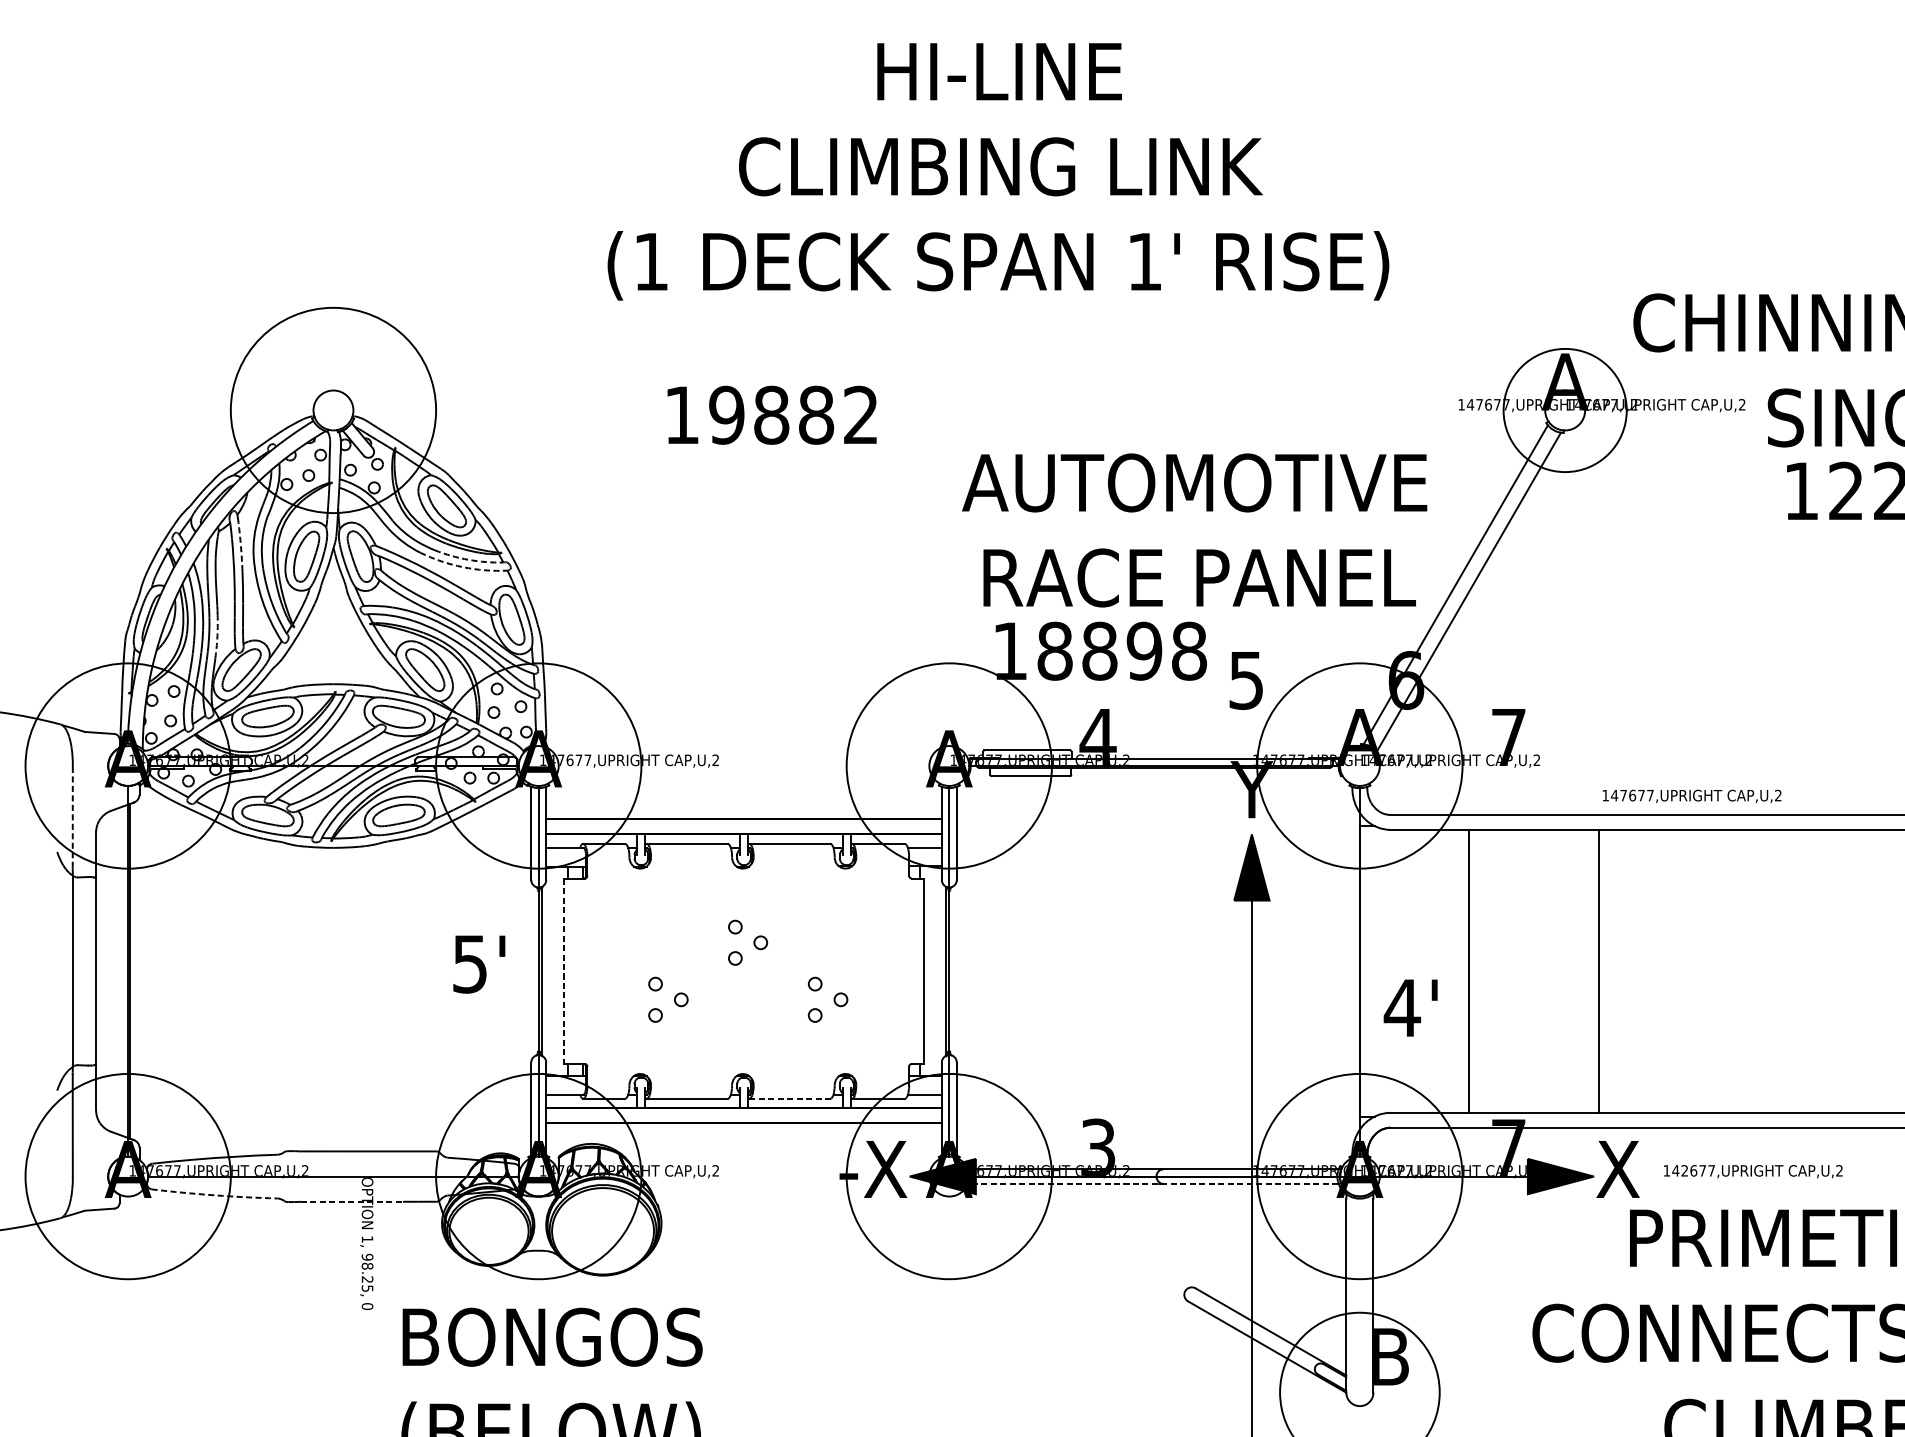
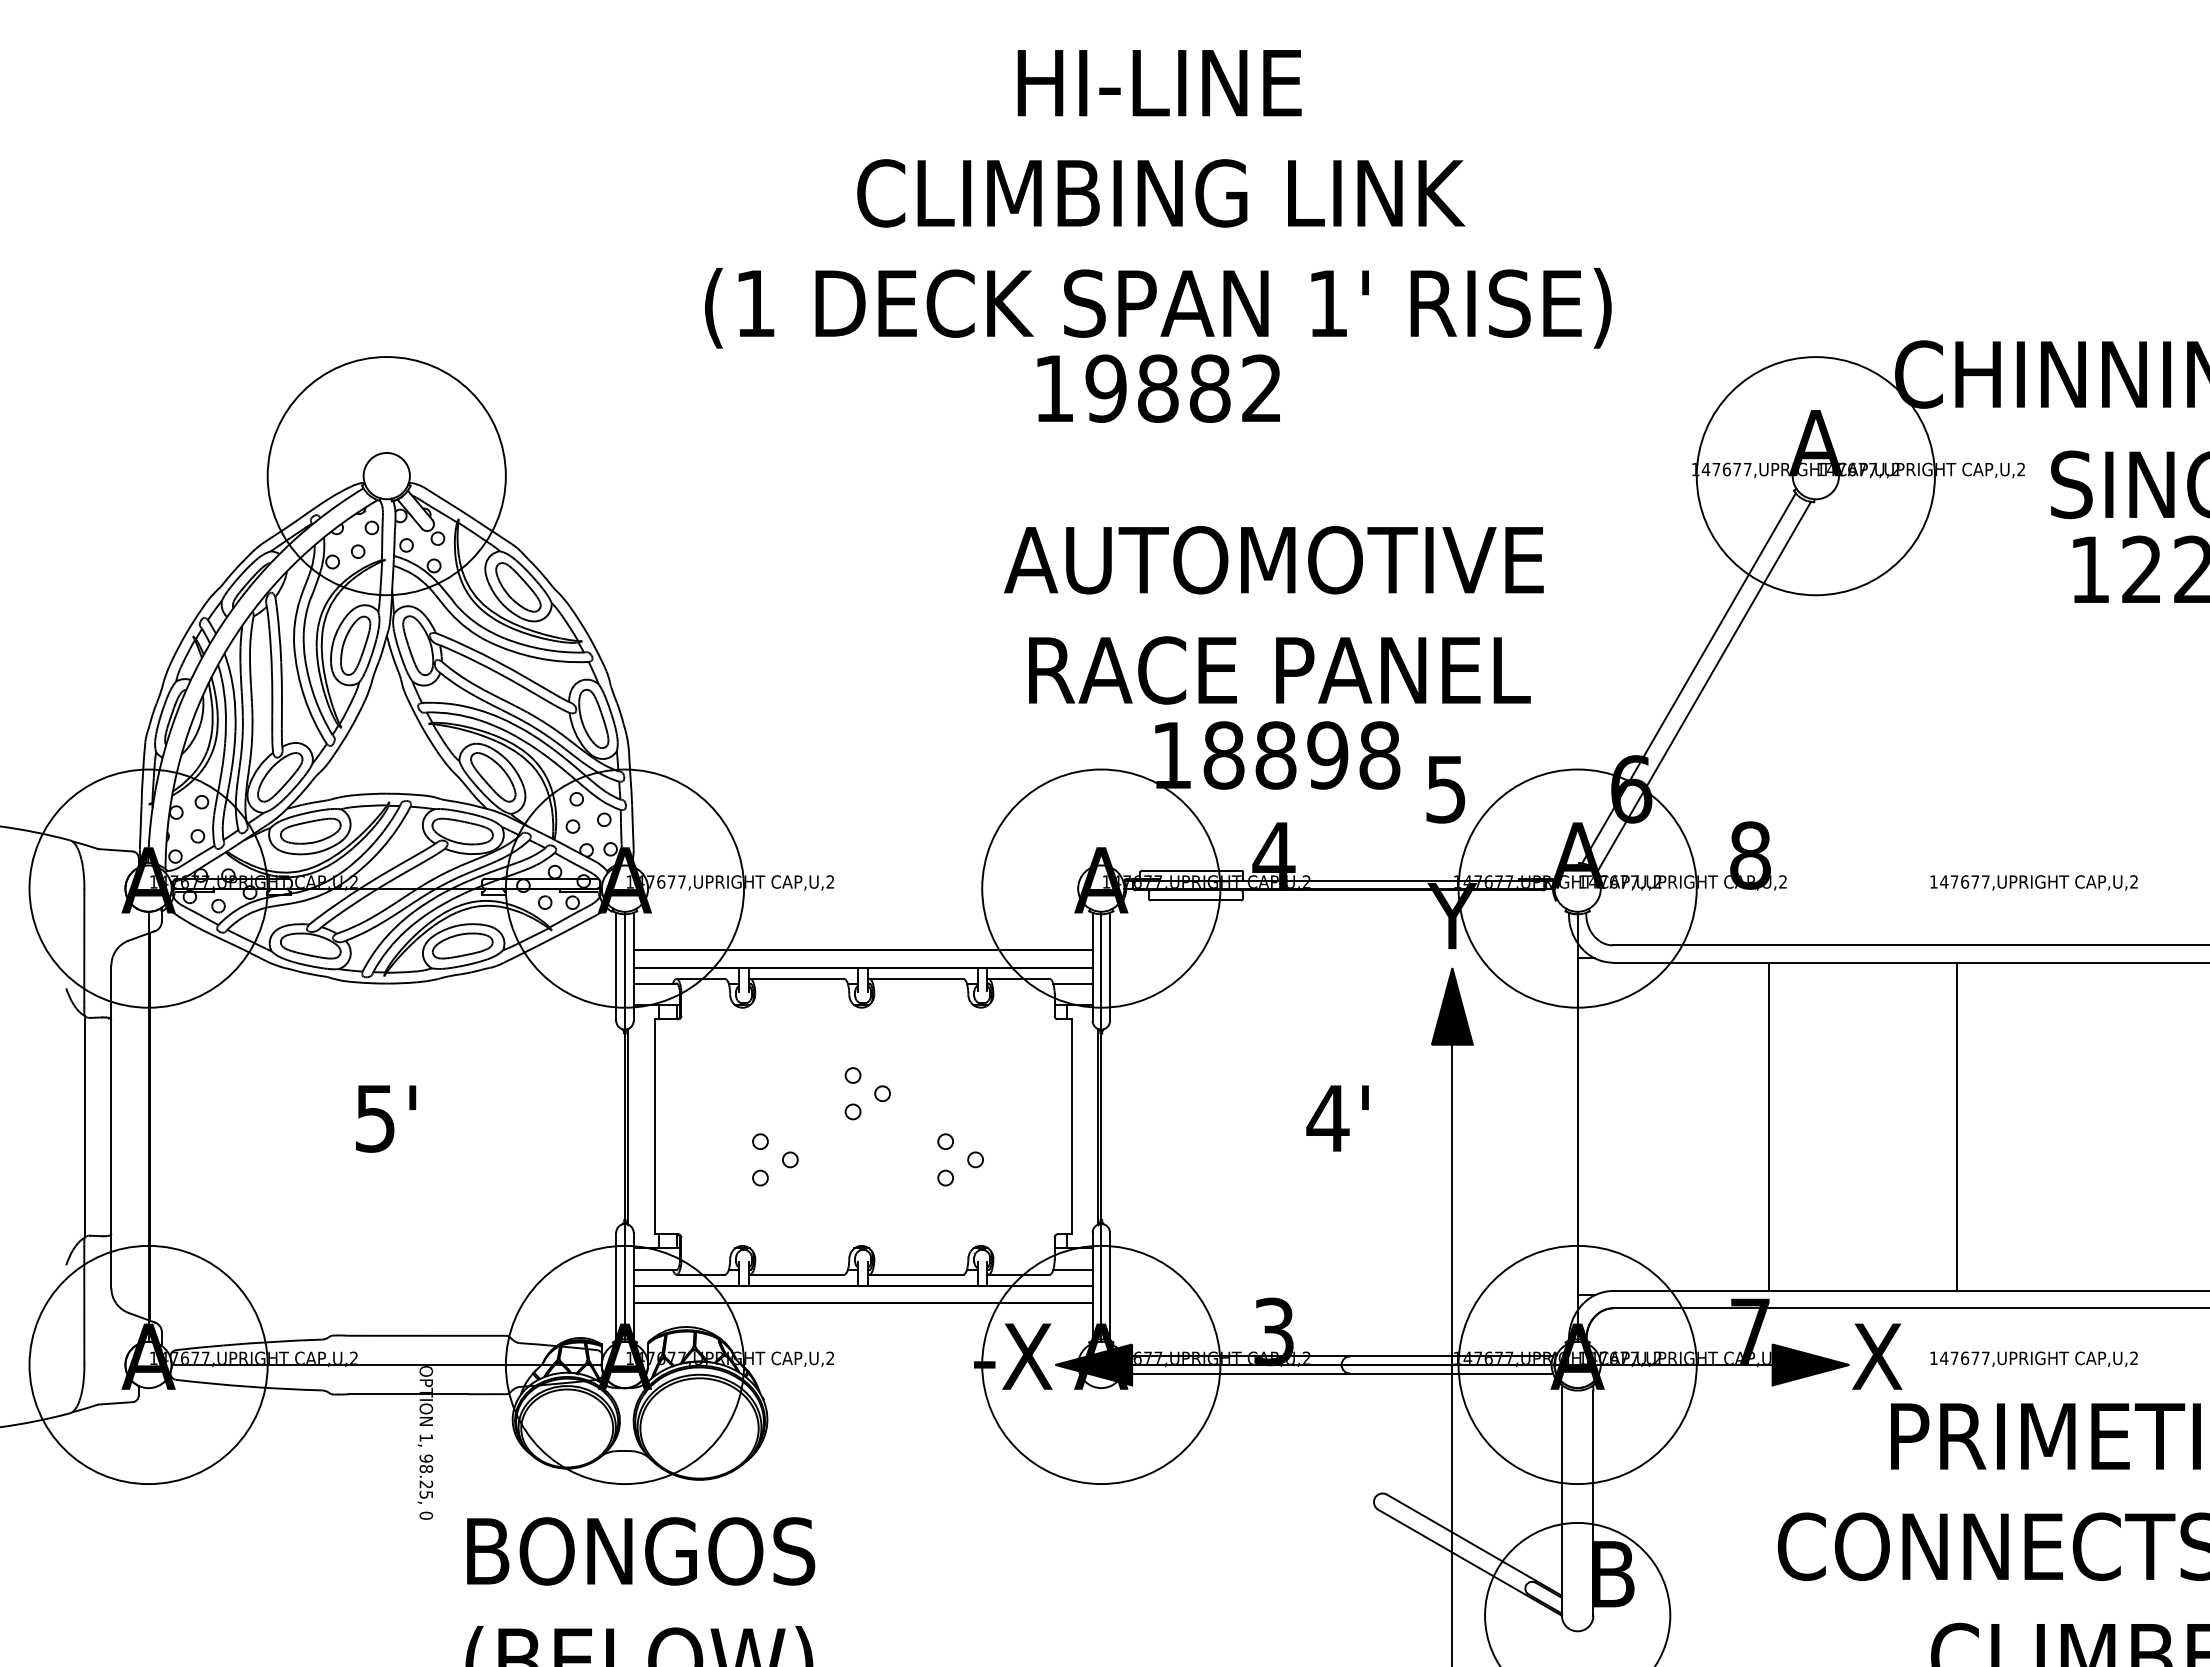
circle: (1564, 410) -> (1815, 476), size x1.67
text: (771, 415) -> (1158, 388), moved
text: (1194, 530) -> (1273, 615), moved
arc: (241, 546) -> (279, 634), dashed -> solid
arc: (468, 559) -> (543, 649), dashed -> solid
arc: (462, 566) -> (536, 657), dashed -> solid
arc: (217, 637) -> (252, 739), dashed -> solid
text: (1508, 737) -> (1750, 855), 7 -> 8
text: (1691, 796) -> (2033, 882), moved
line: (72, 817) -> (84, 948), dashed -> solid
text: (479, 964) -> (386, 1118), moved
line: (564, 971) -> (654, 1126), dashed -> solid
line: (1469, 971) -> (1768, 1126), moved
line: (1599, 971) -> (1957, 1126), moved
text: (1410, 1008) -> (1337, 1118), moved
line: (790, 1098) -> (916, 1274), dashed -> solid
text: (1684, 1170) -> (1954, 1357), 142677,UPRIGHT -> 147677,UPRIGHT
line: (1155, 1183) -> (1340, 1373), dashed -> solid
arc: (214, 1195) -> (248, 1386), dashed -> solid
line: (352, 1202) -> (408, 1394), dashed -> solid

